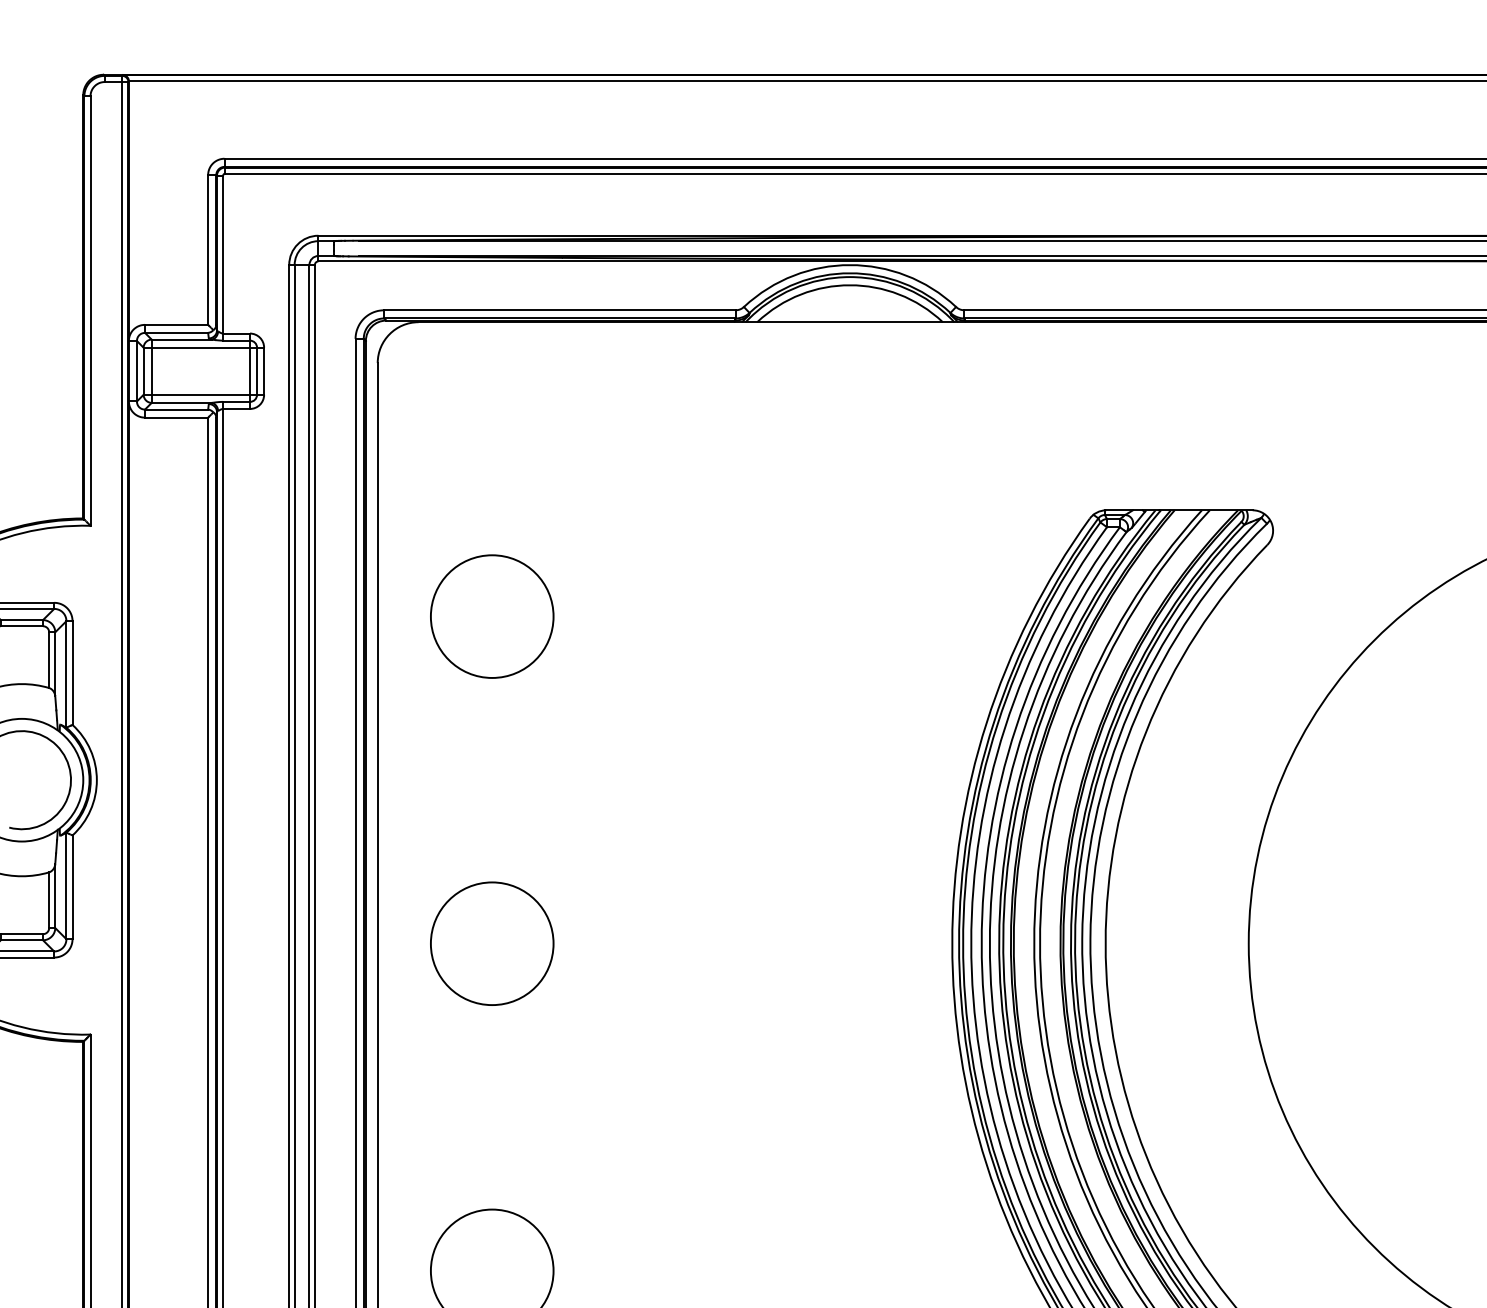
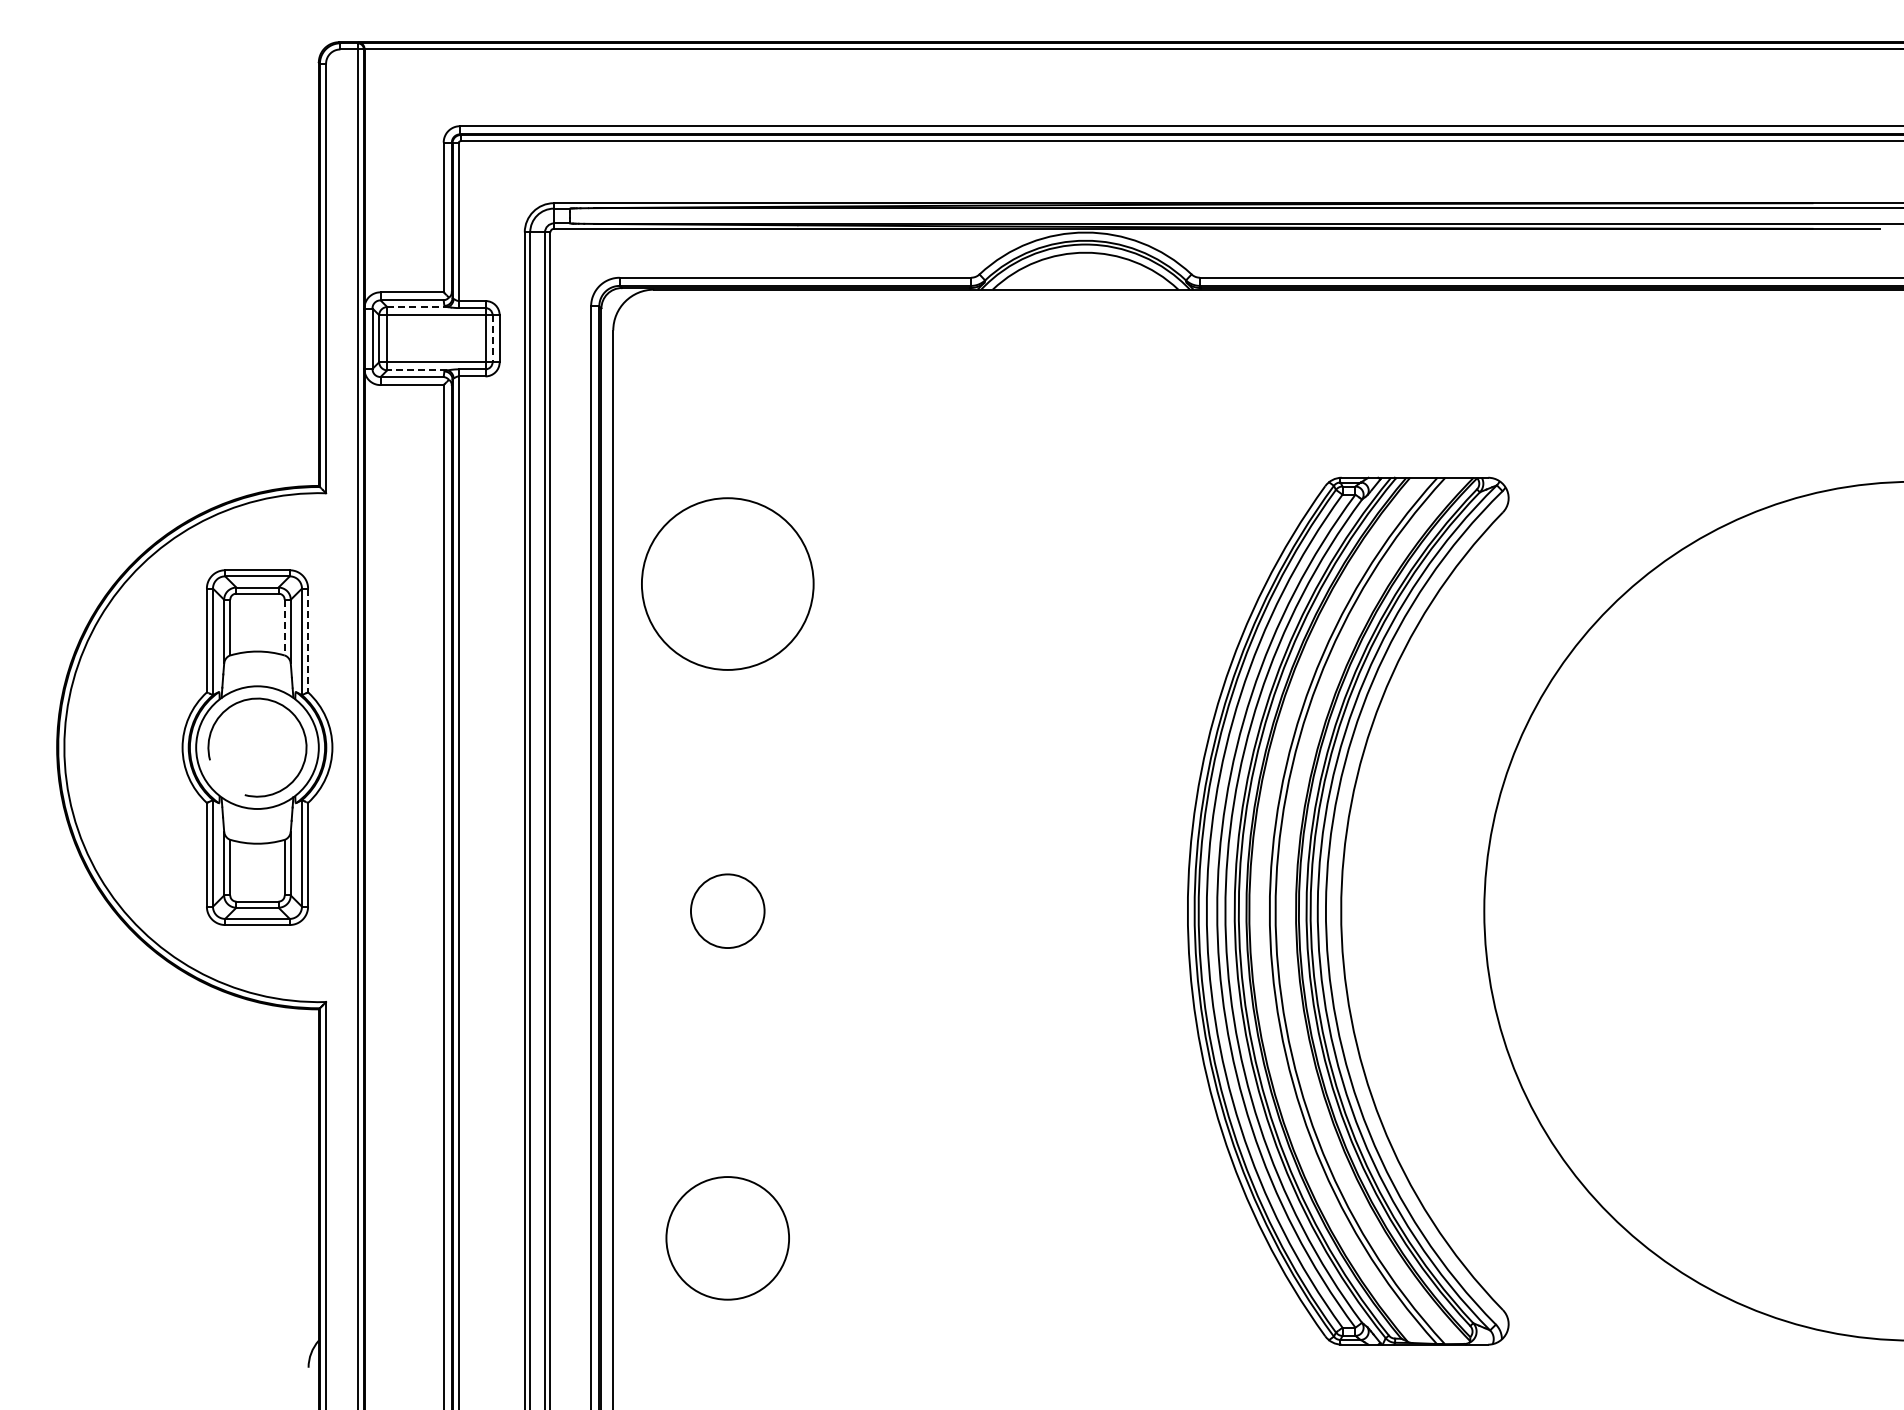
line: (181, 340) -> (417, 307), solid -> dashed
line: (256, 371) -> (492, 338), solid -> dashed
line: (181, 403) -> (417, 370), solid -> dashed
circle: (491, 616) -> (727, 583), size x1.4
line: (48, 660) -> (284, 627), solid -> dashed
line: (72, 673) -> (308, 640), solid -> dashed
circle: (491, 943) -> (727, 910), size x0.6

